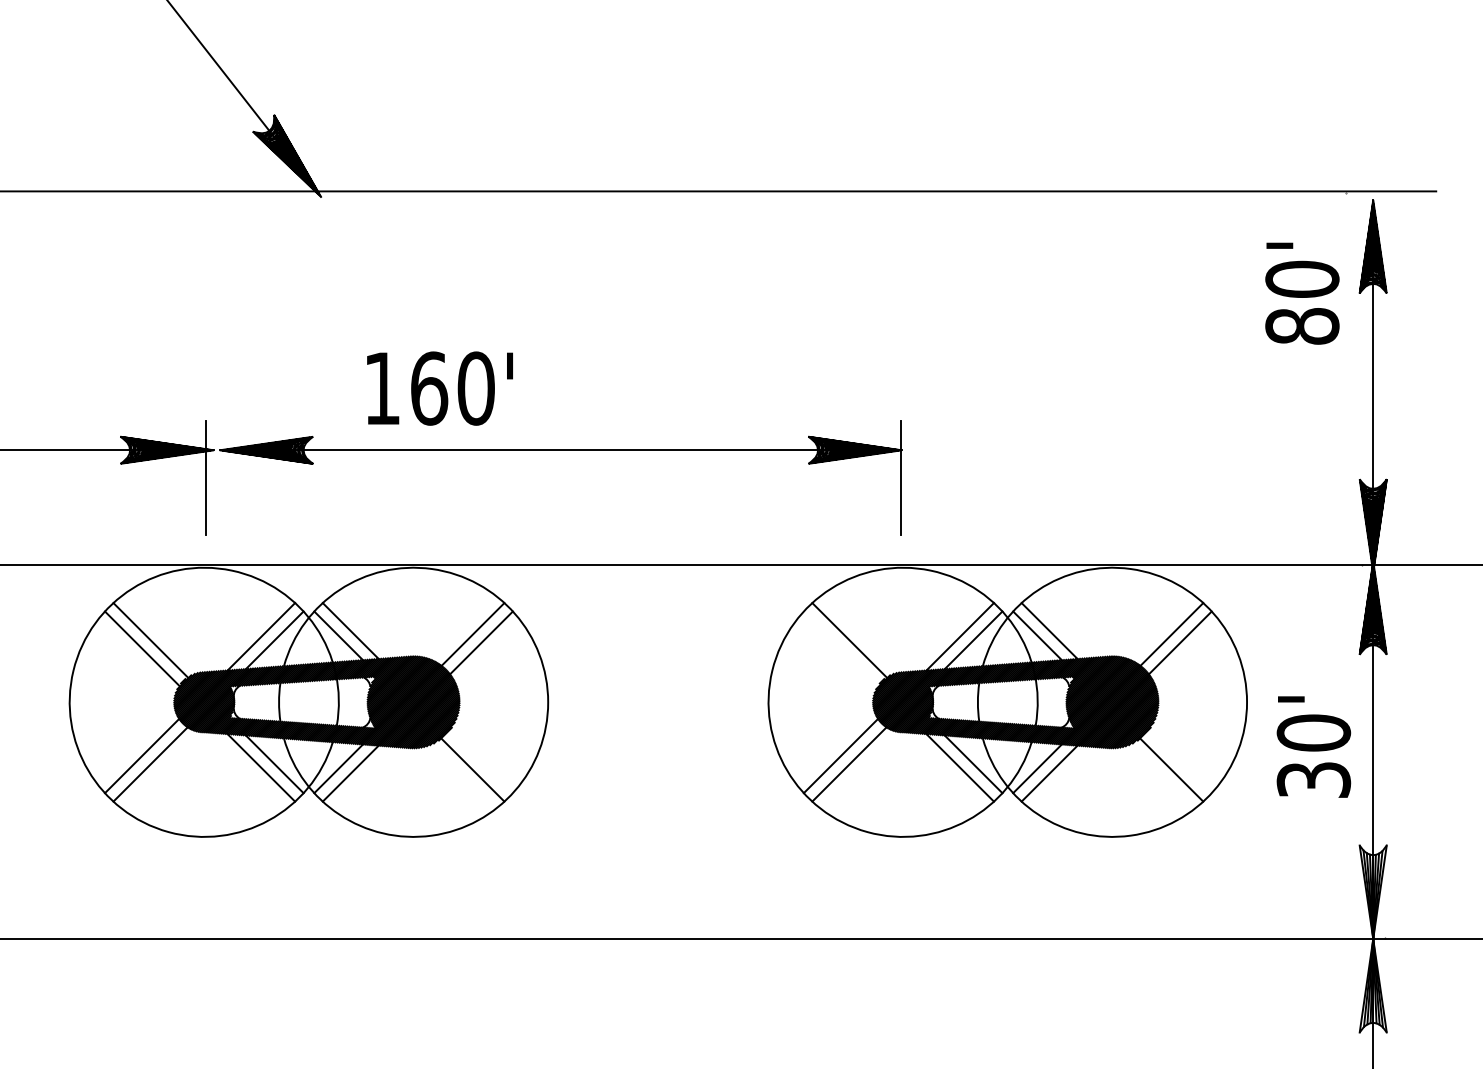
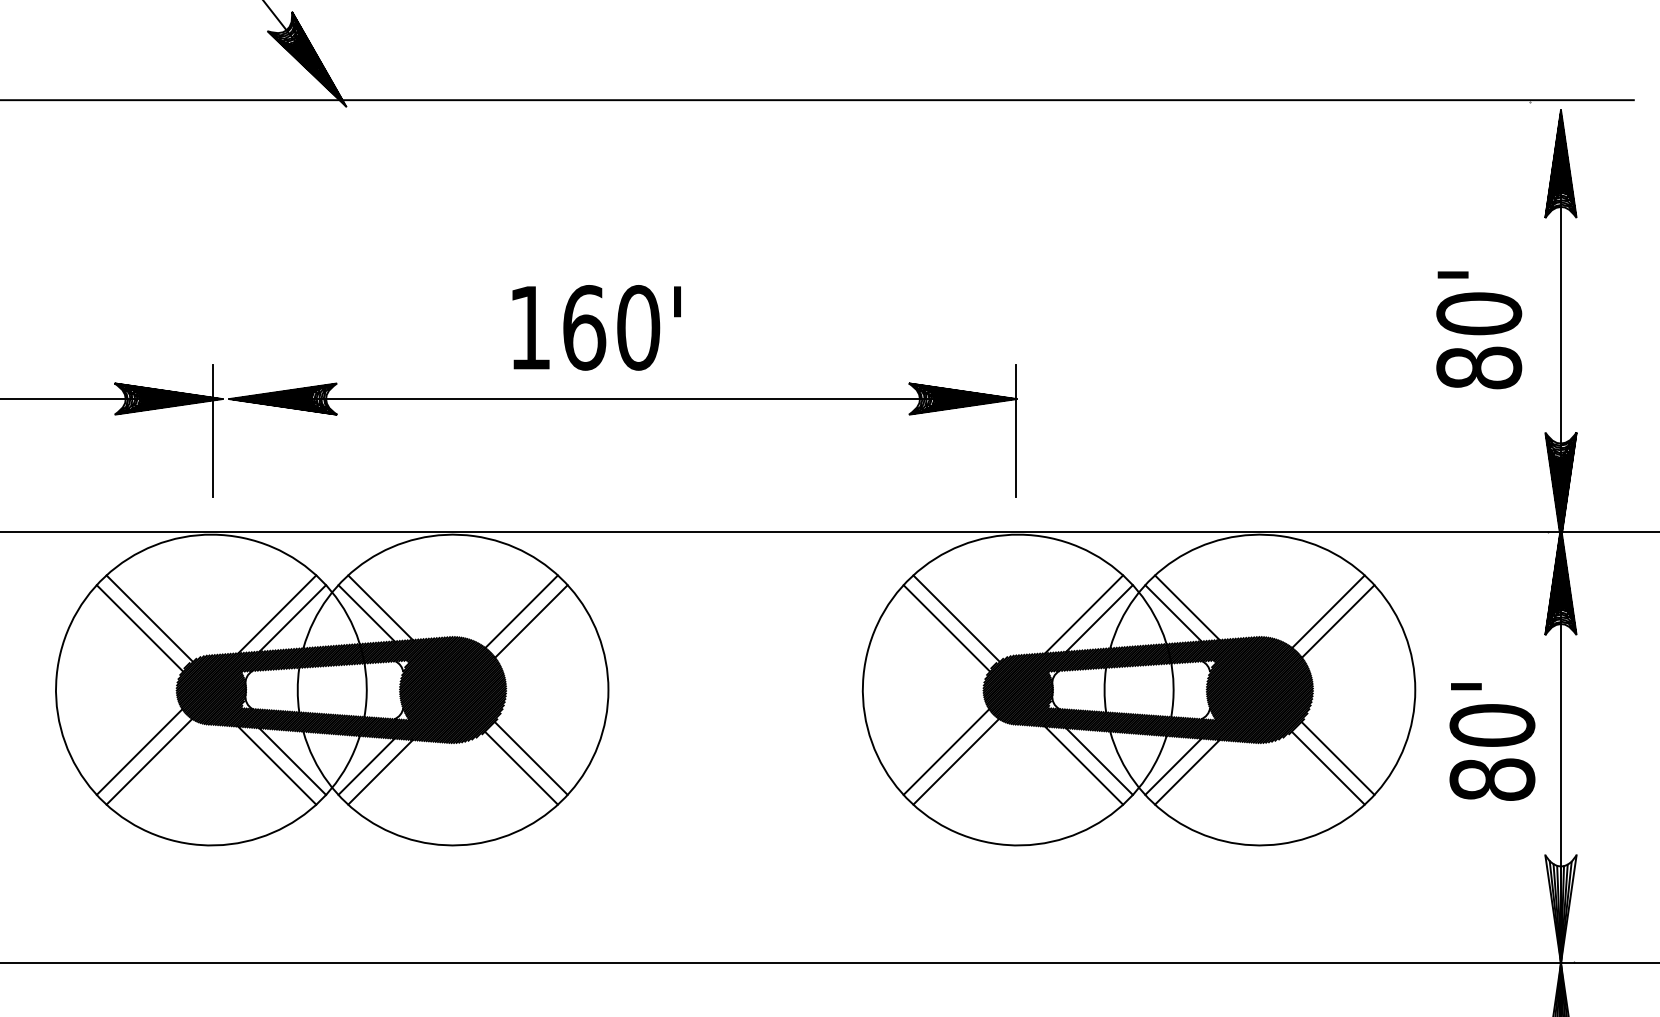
text: (1302, 293) -> (1479, 330), moved
text: (439, 388) -> (596, 327), moved
line: (840, 648) -> (945, 627), added
line: (481, 761) -> (531, 758), added
line: (1179, 761) -> (1337, 758), added
text: (1313, 779) -> (1492, 779), 30' -> 80'

